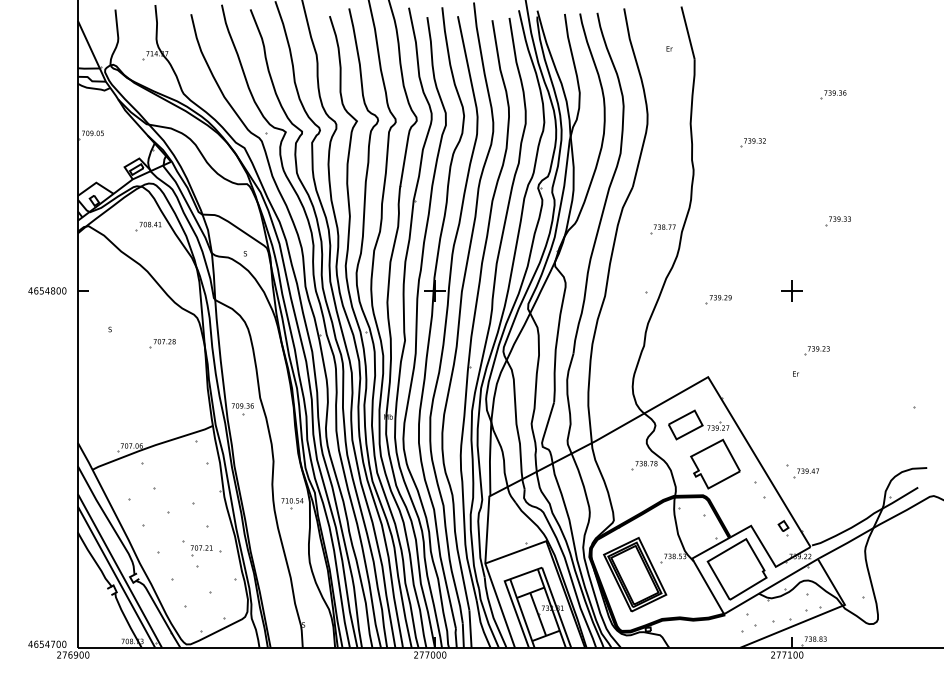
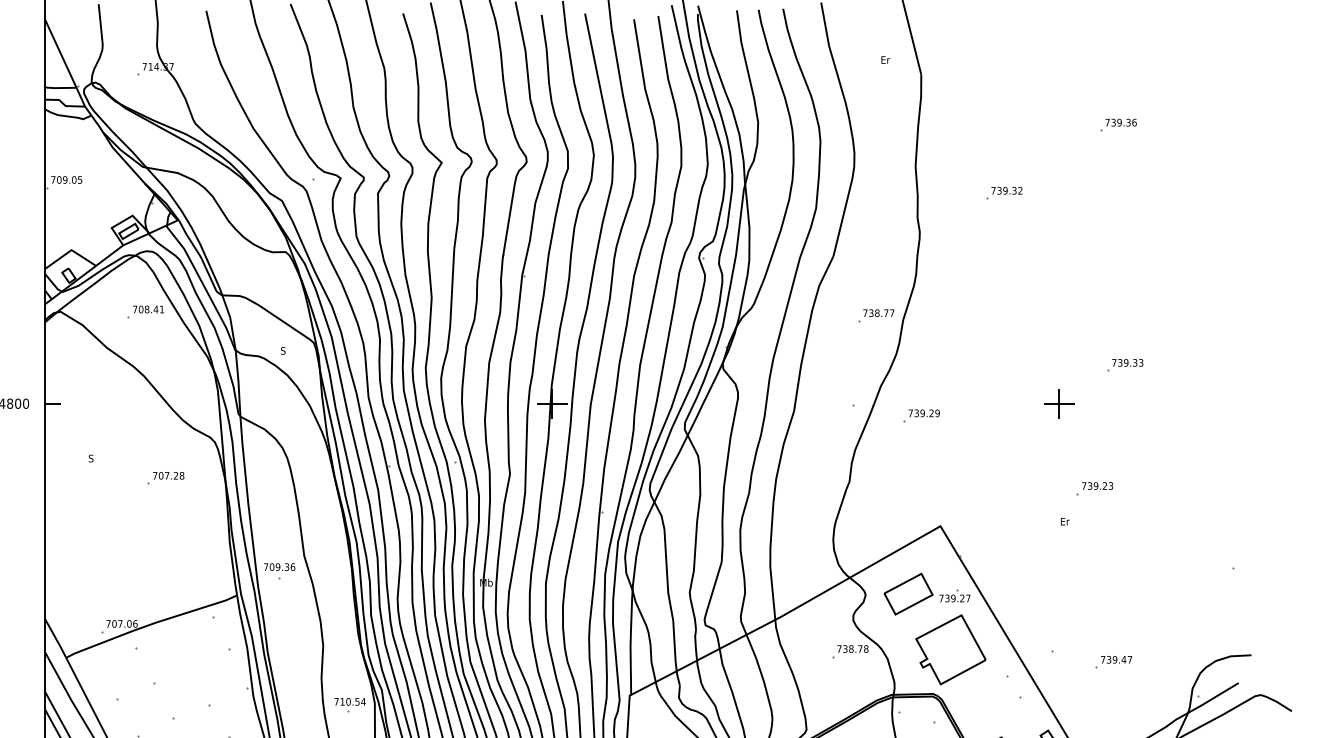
part: (837, 221) -> (1124, 366), moved
part: (718, 299) -> (921, 415), moved
part: (805, 473) -> (1112, 663), moved

